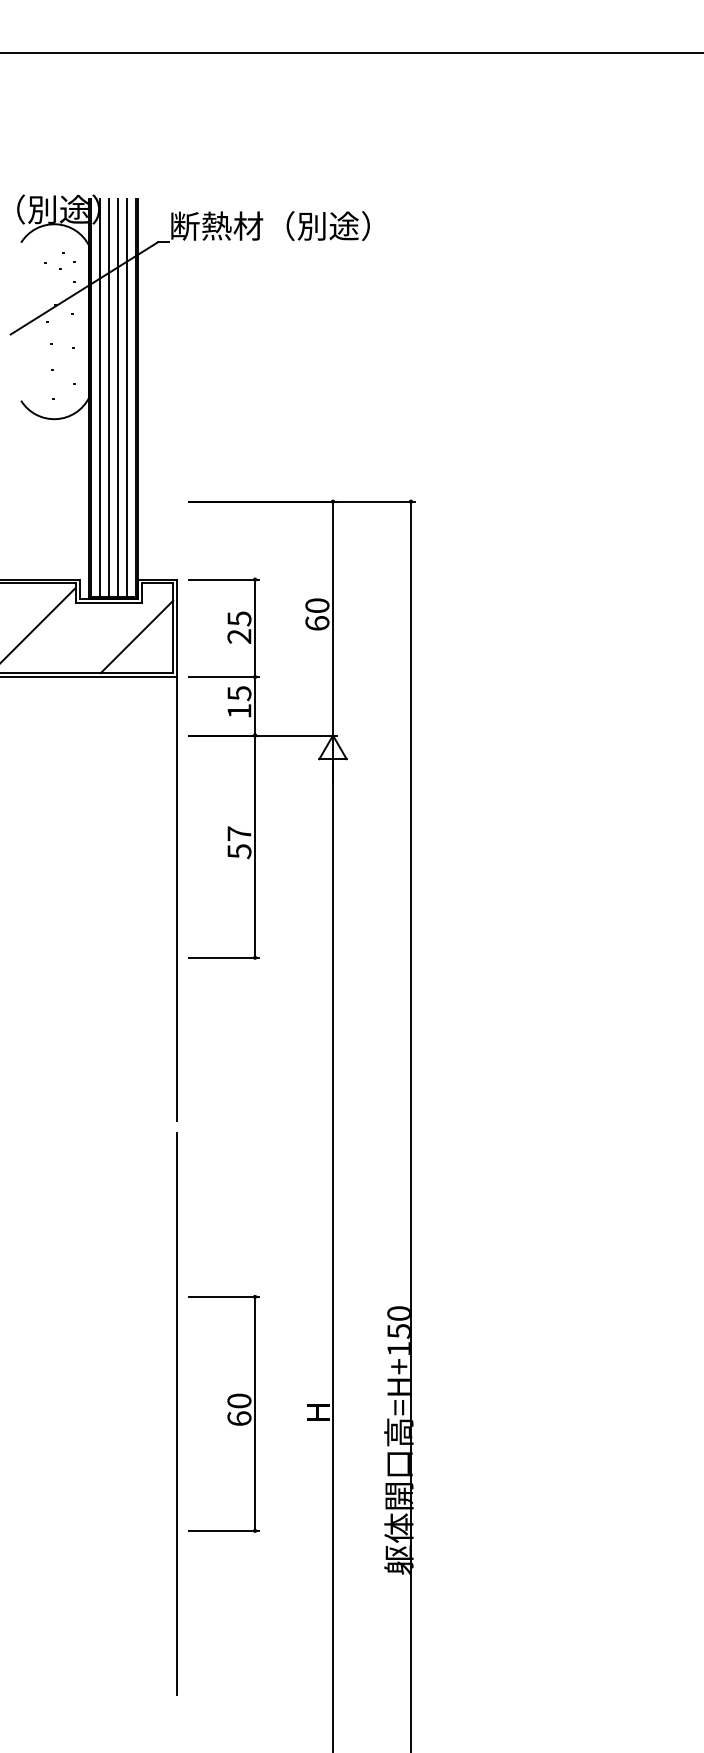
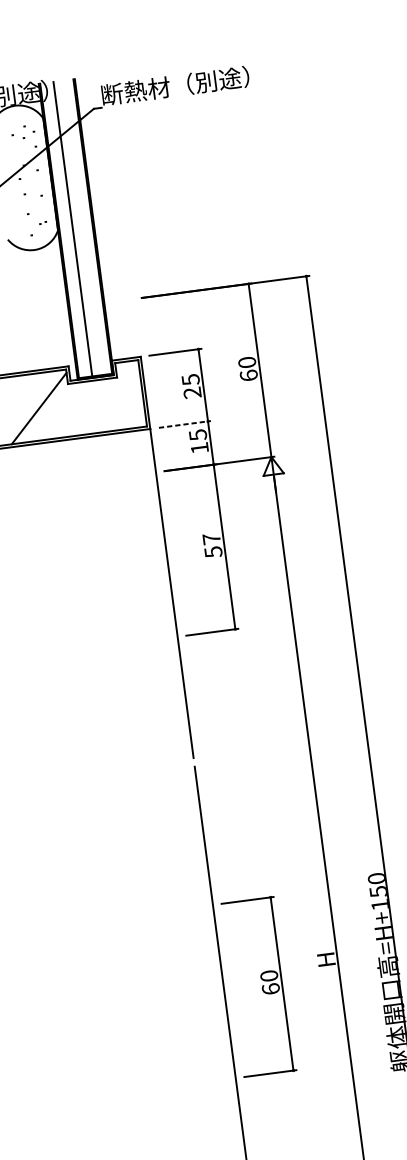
line: (100, 398) -> (66, 230), removed
line: (118, 398) -> (79, 228), removed
line: (127, 398) -> (86, 227), removed
line: (136, 636) -> (116, 402), removed
line: (224, 677) -> (185, 424), solid -> dashed
part: (223, 1413) -> (258, 986), moved

